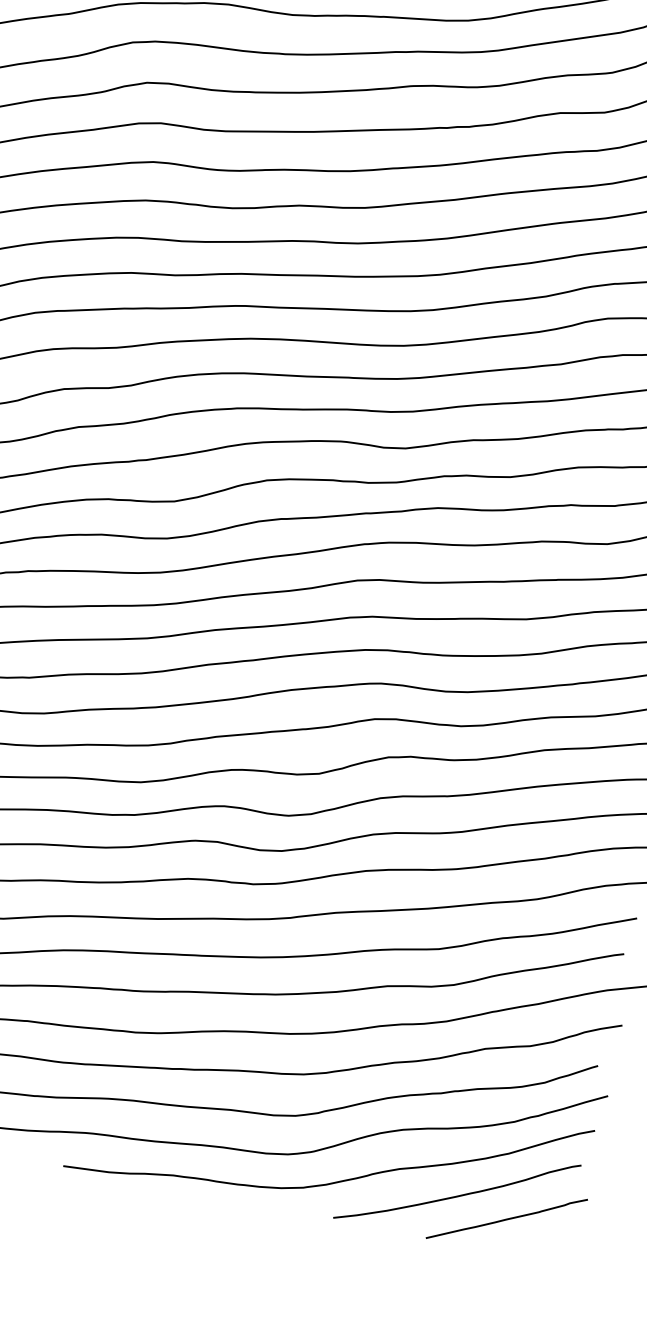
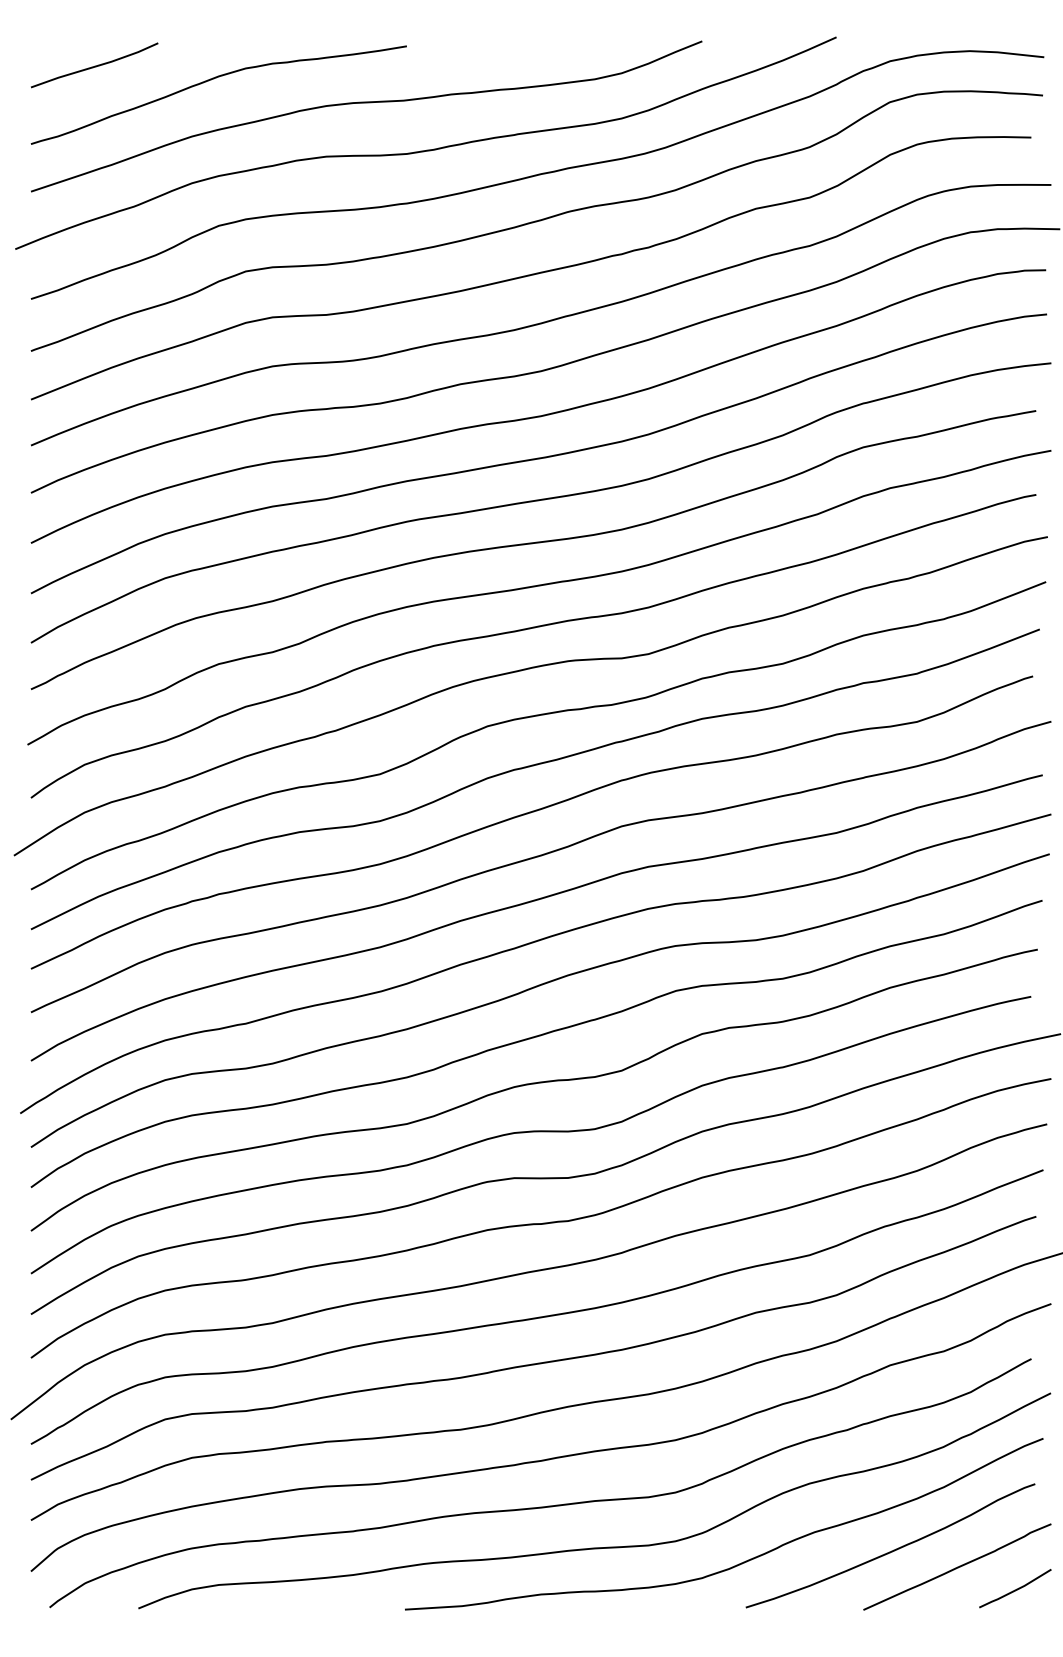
line: (550, 1245) -> (1016, 1588), added

